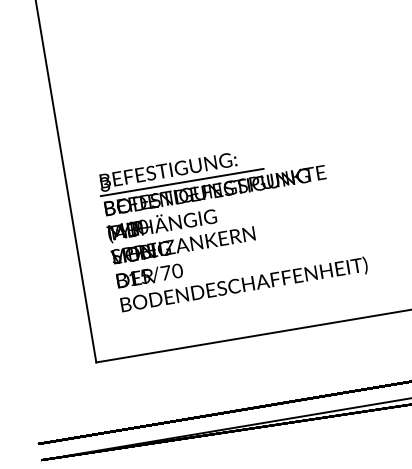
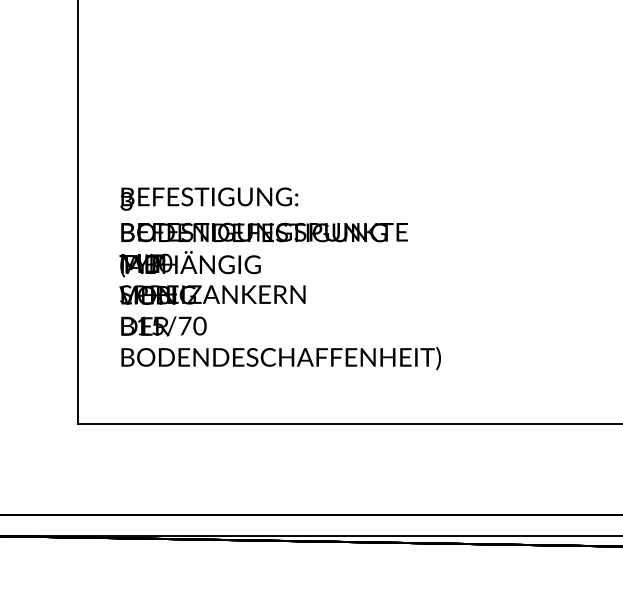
line: (182, 182) -> (224, 215), removed

